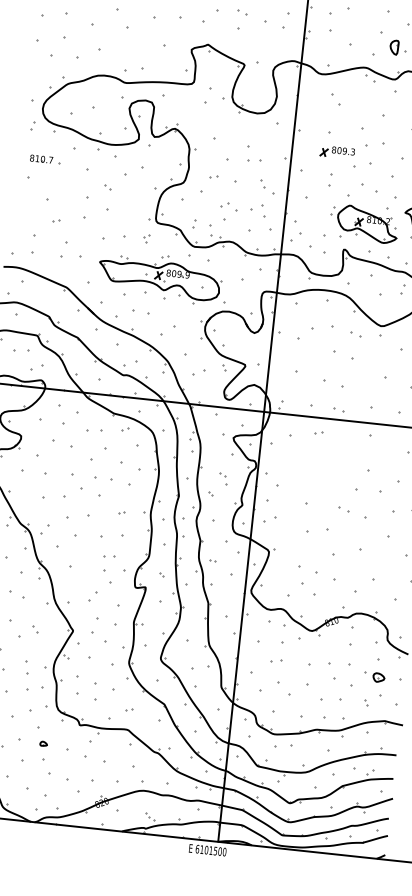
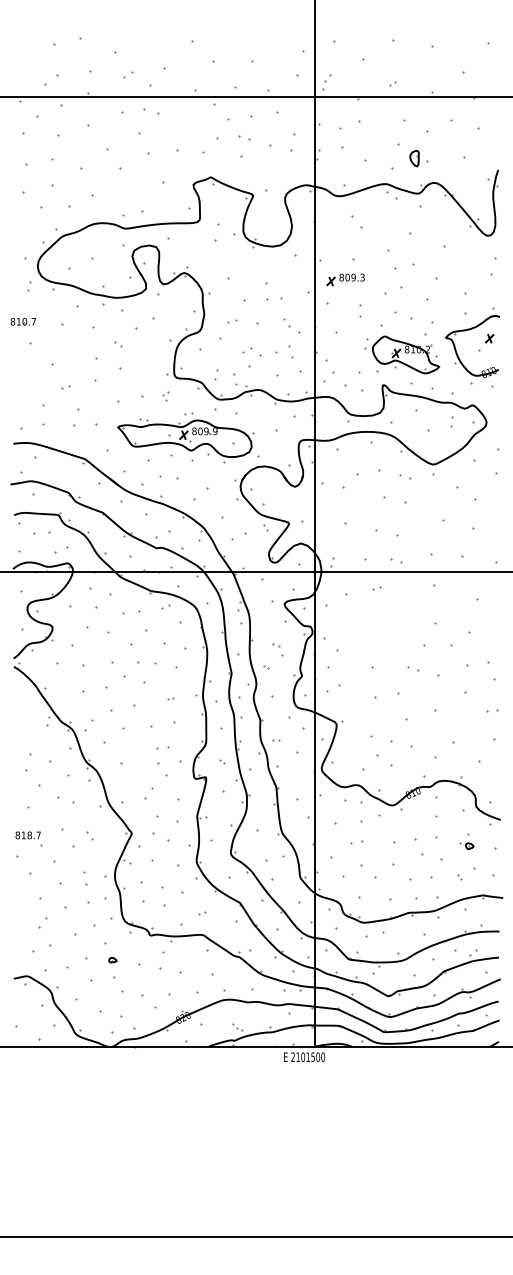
part: (337, 152) -> (345, 279), moved
part: (40, 158) -> (22, 321), moved
part: (375, 670) -> (466, 841), size x0.62
text: (197, 848) -> (293, 1056), 6101500 -> 2101500

